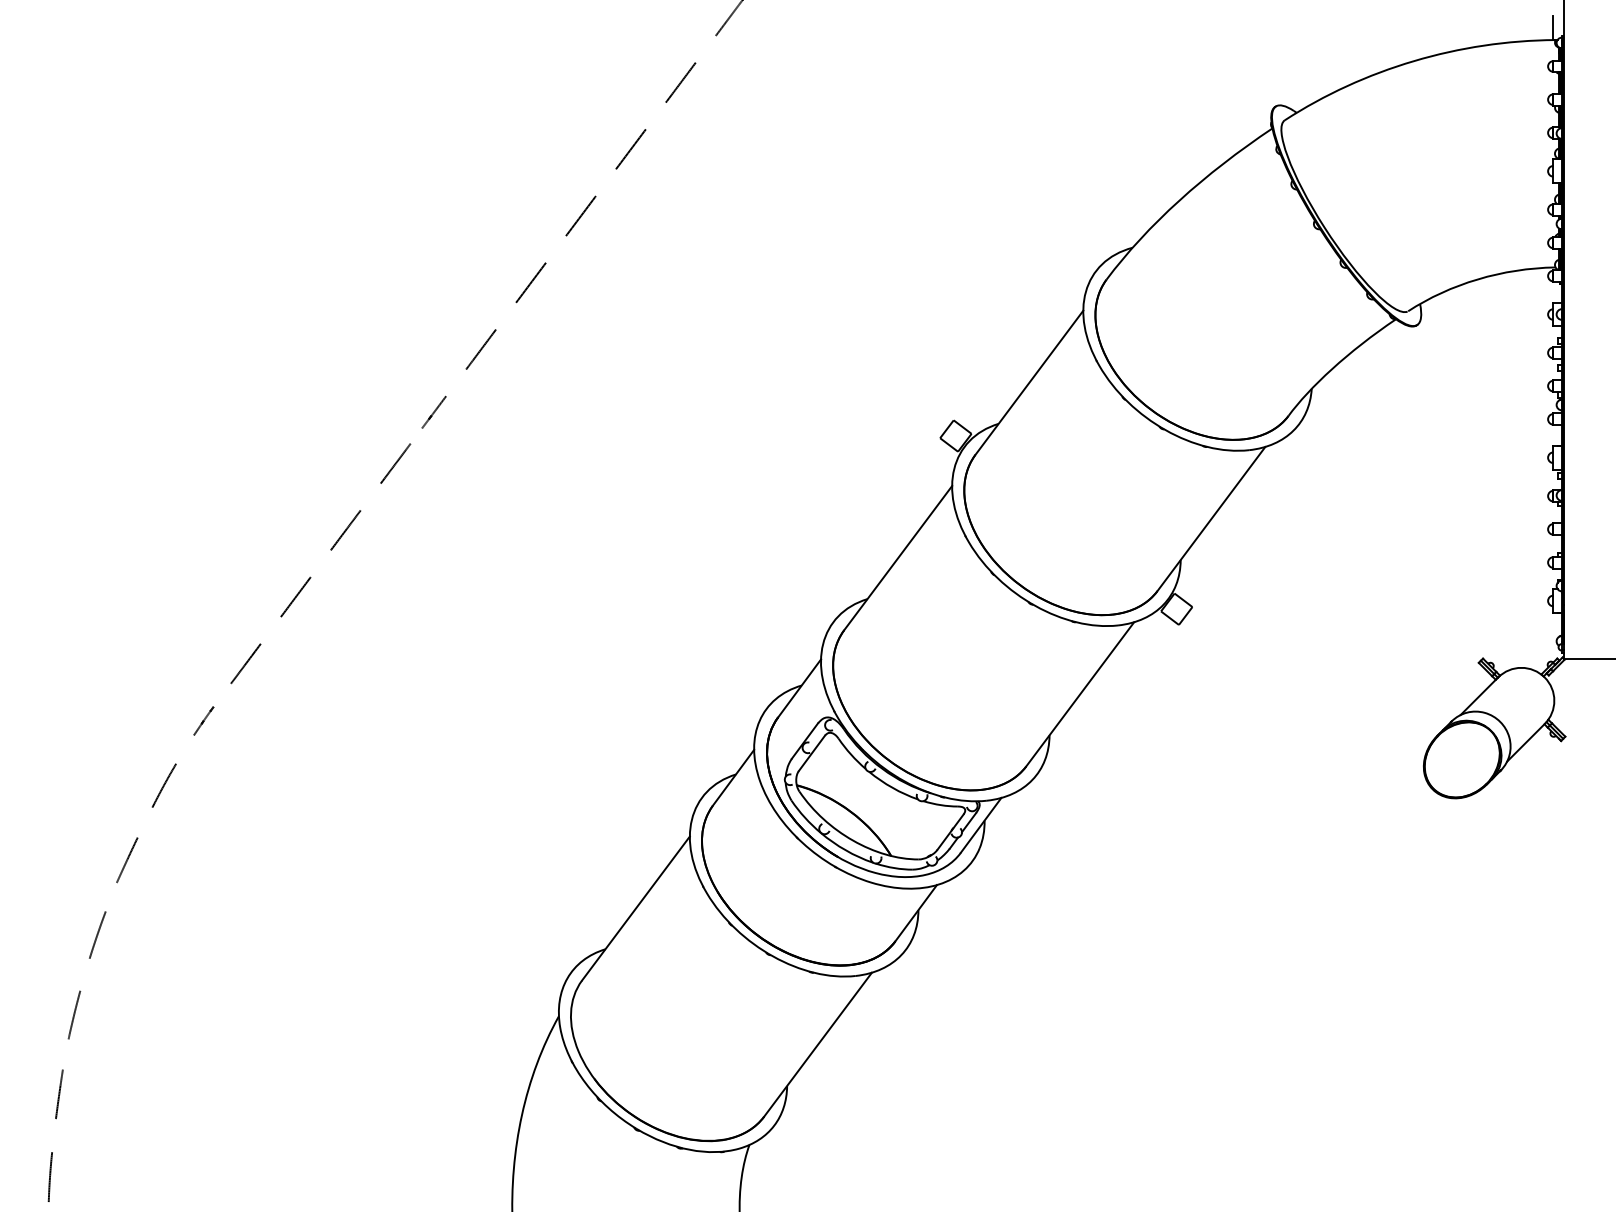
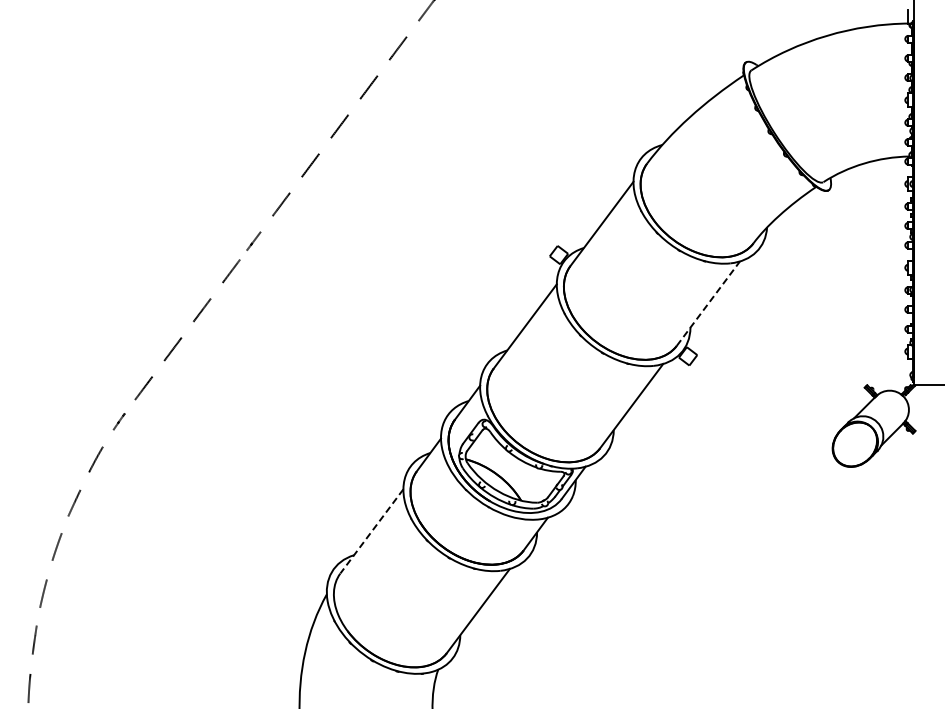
line: (1211, 518) -> (708, 303), solid -> dashed
line: (635, 908) -> (371, 531), solid -> dashed

